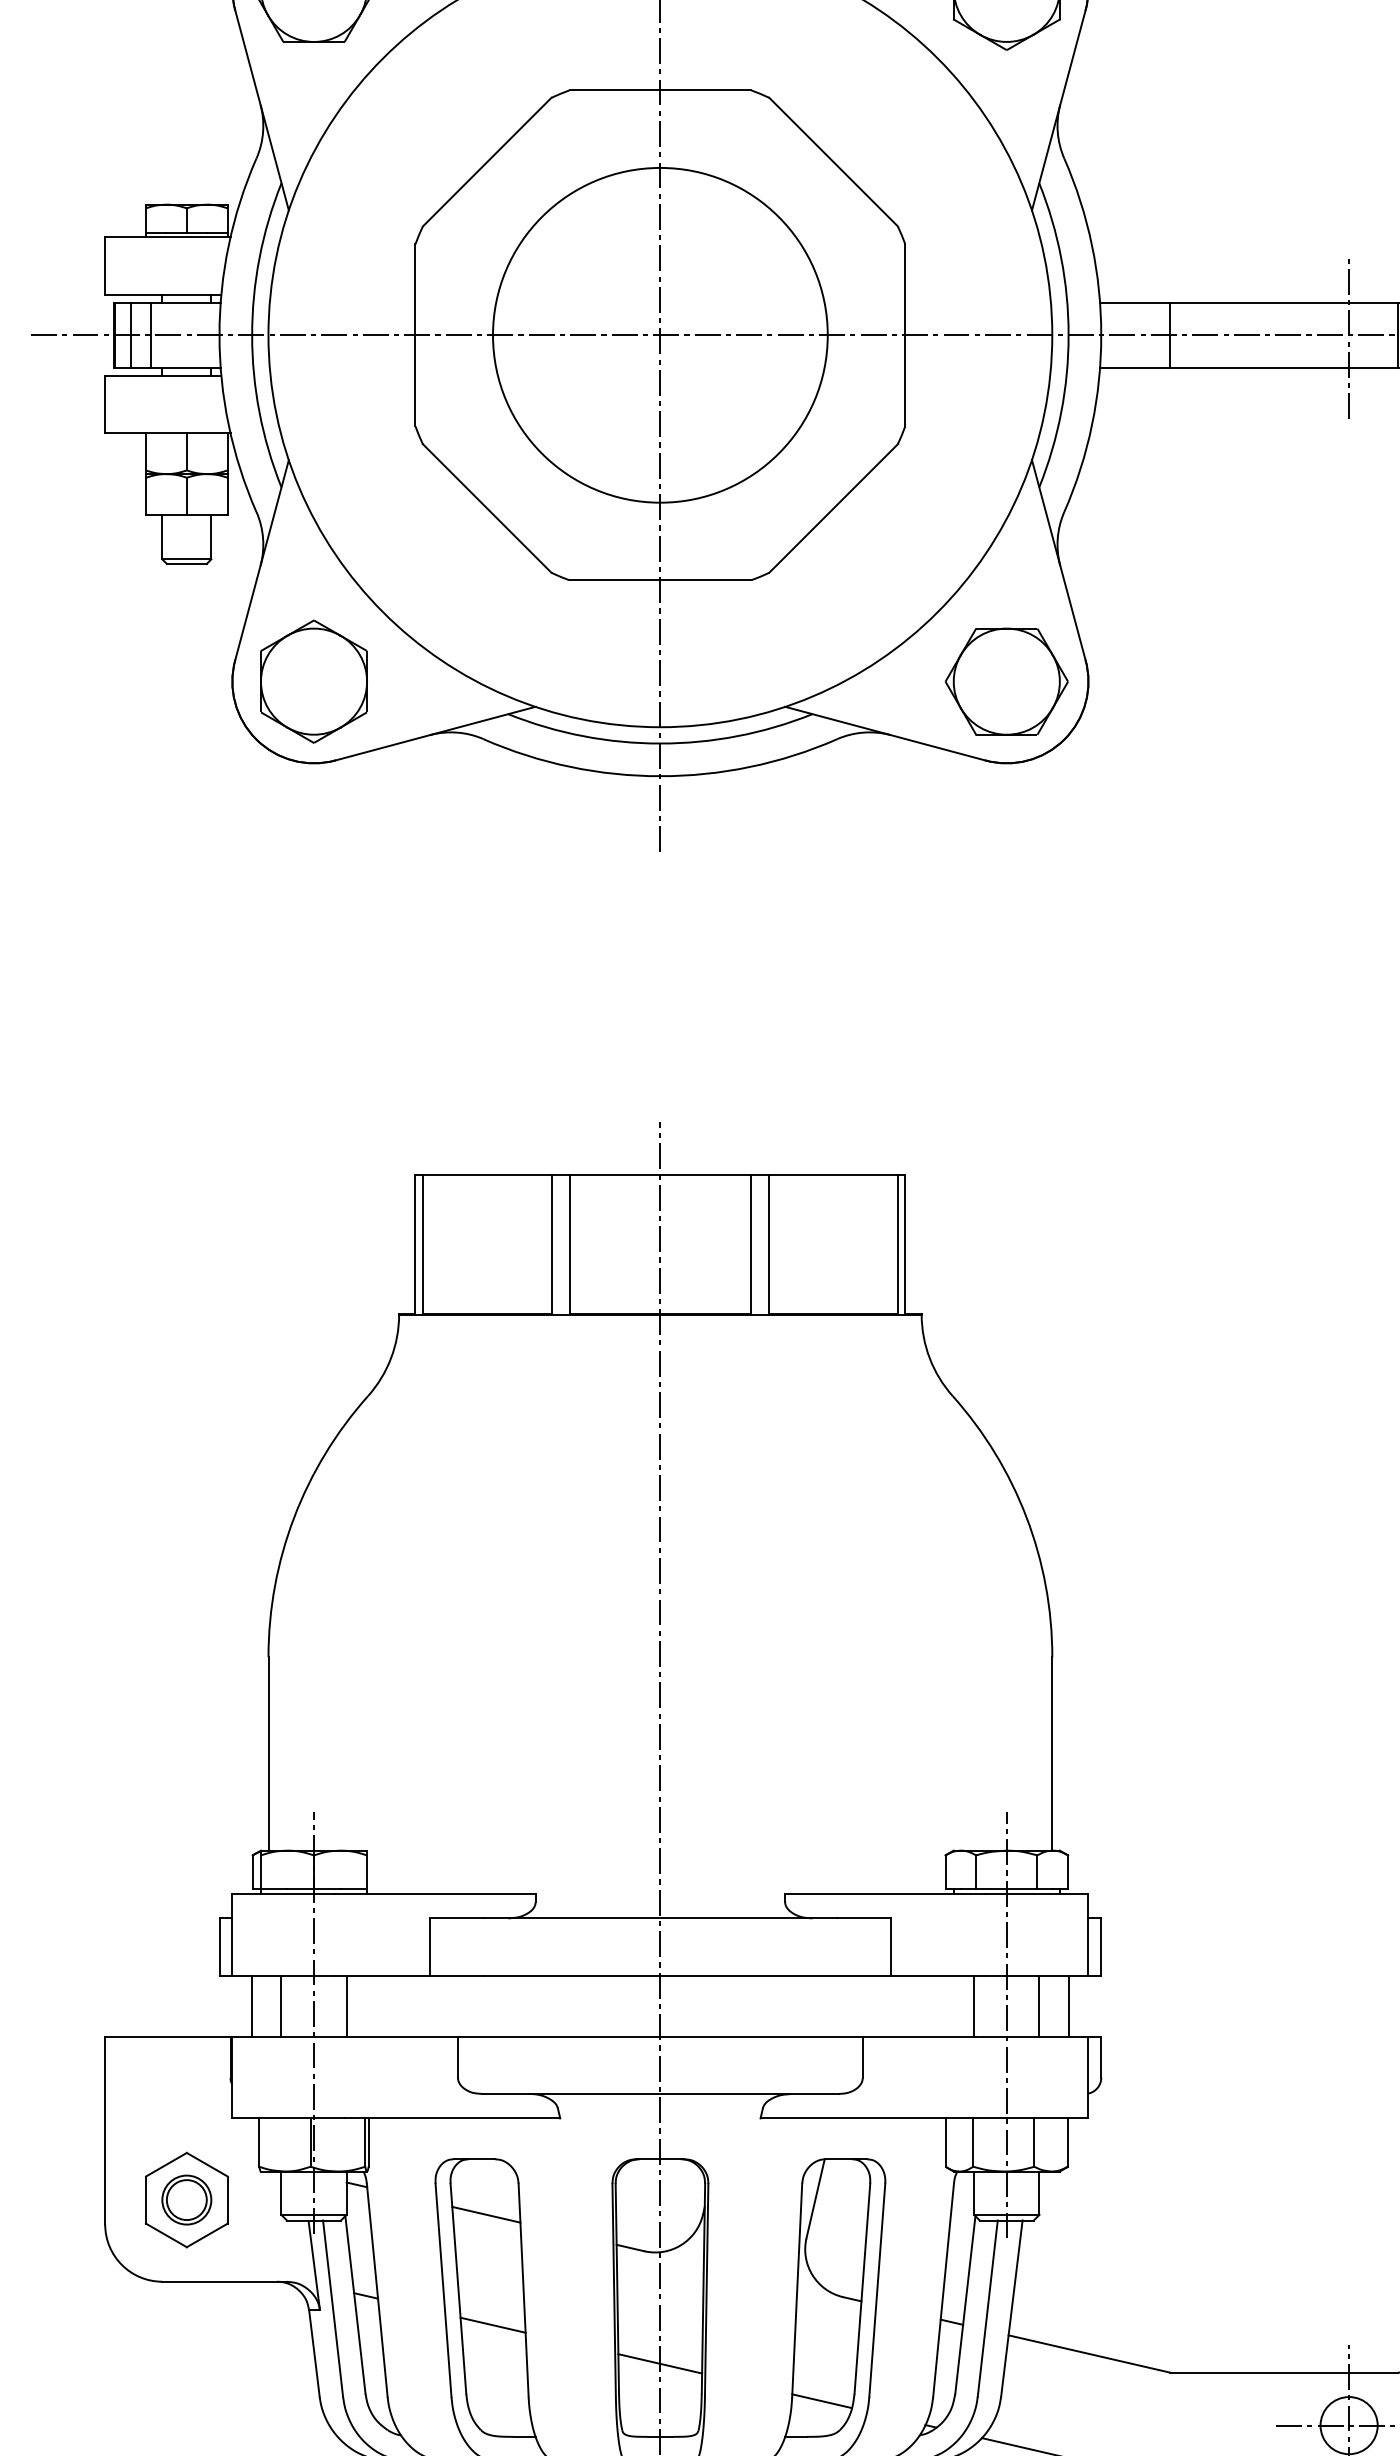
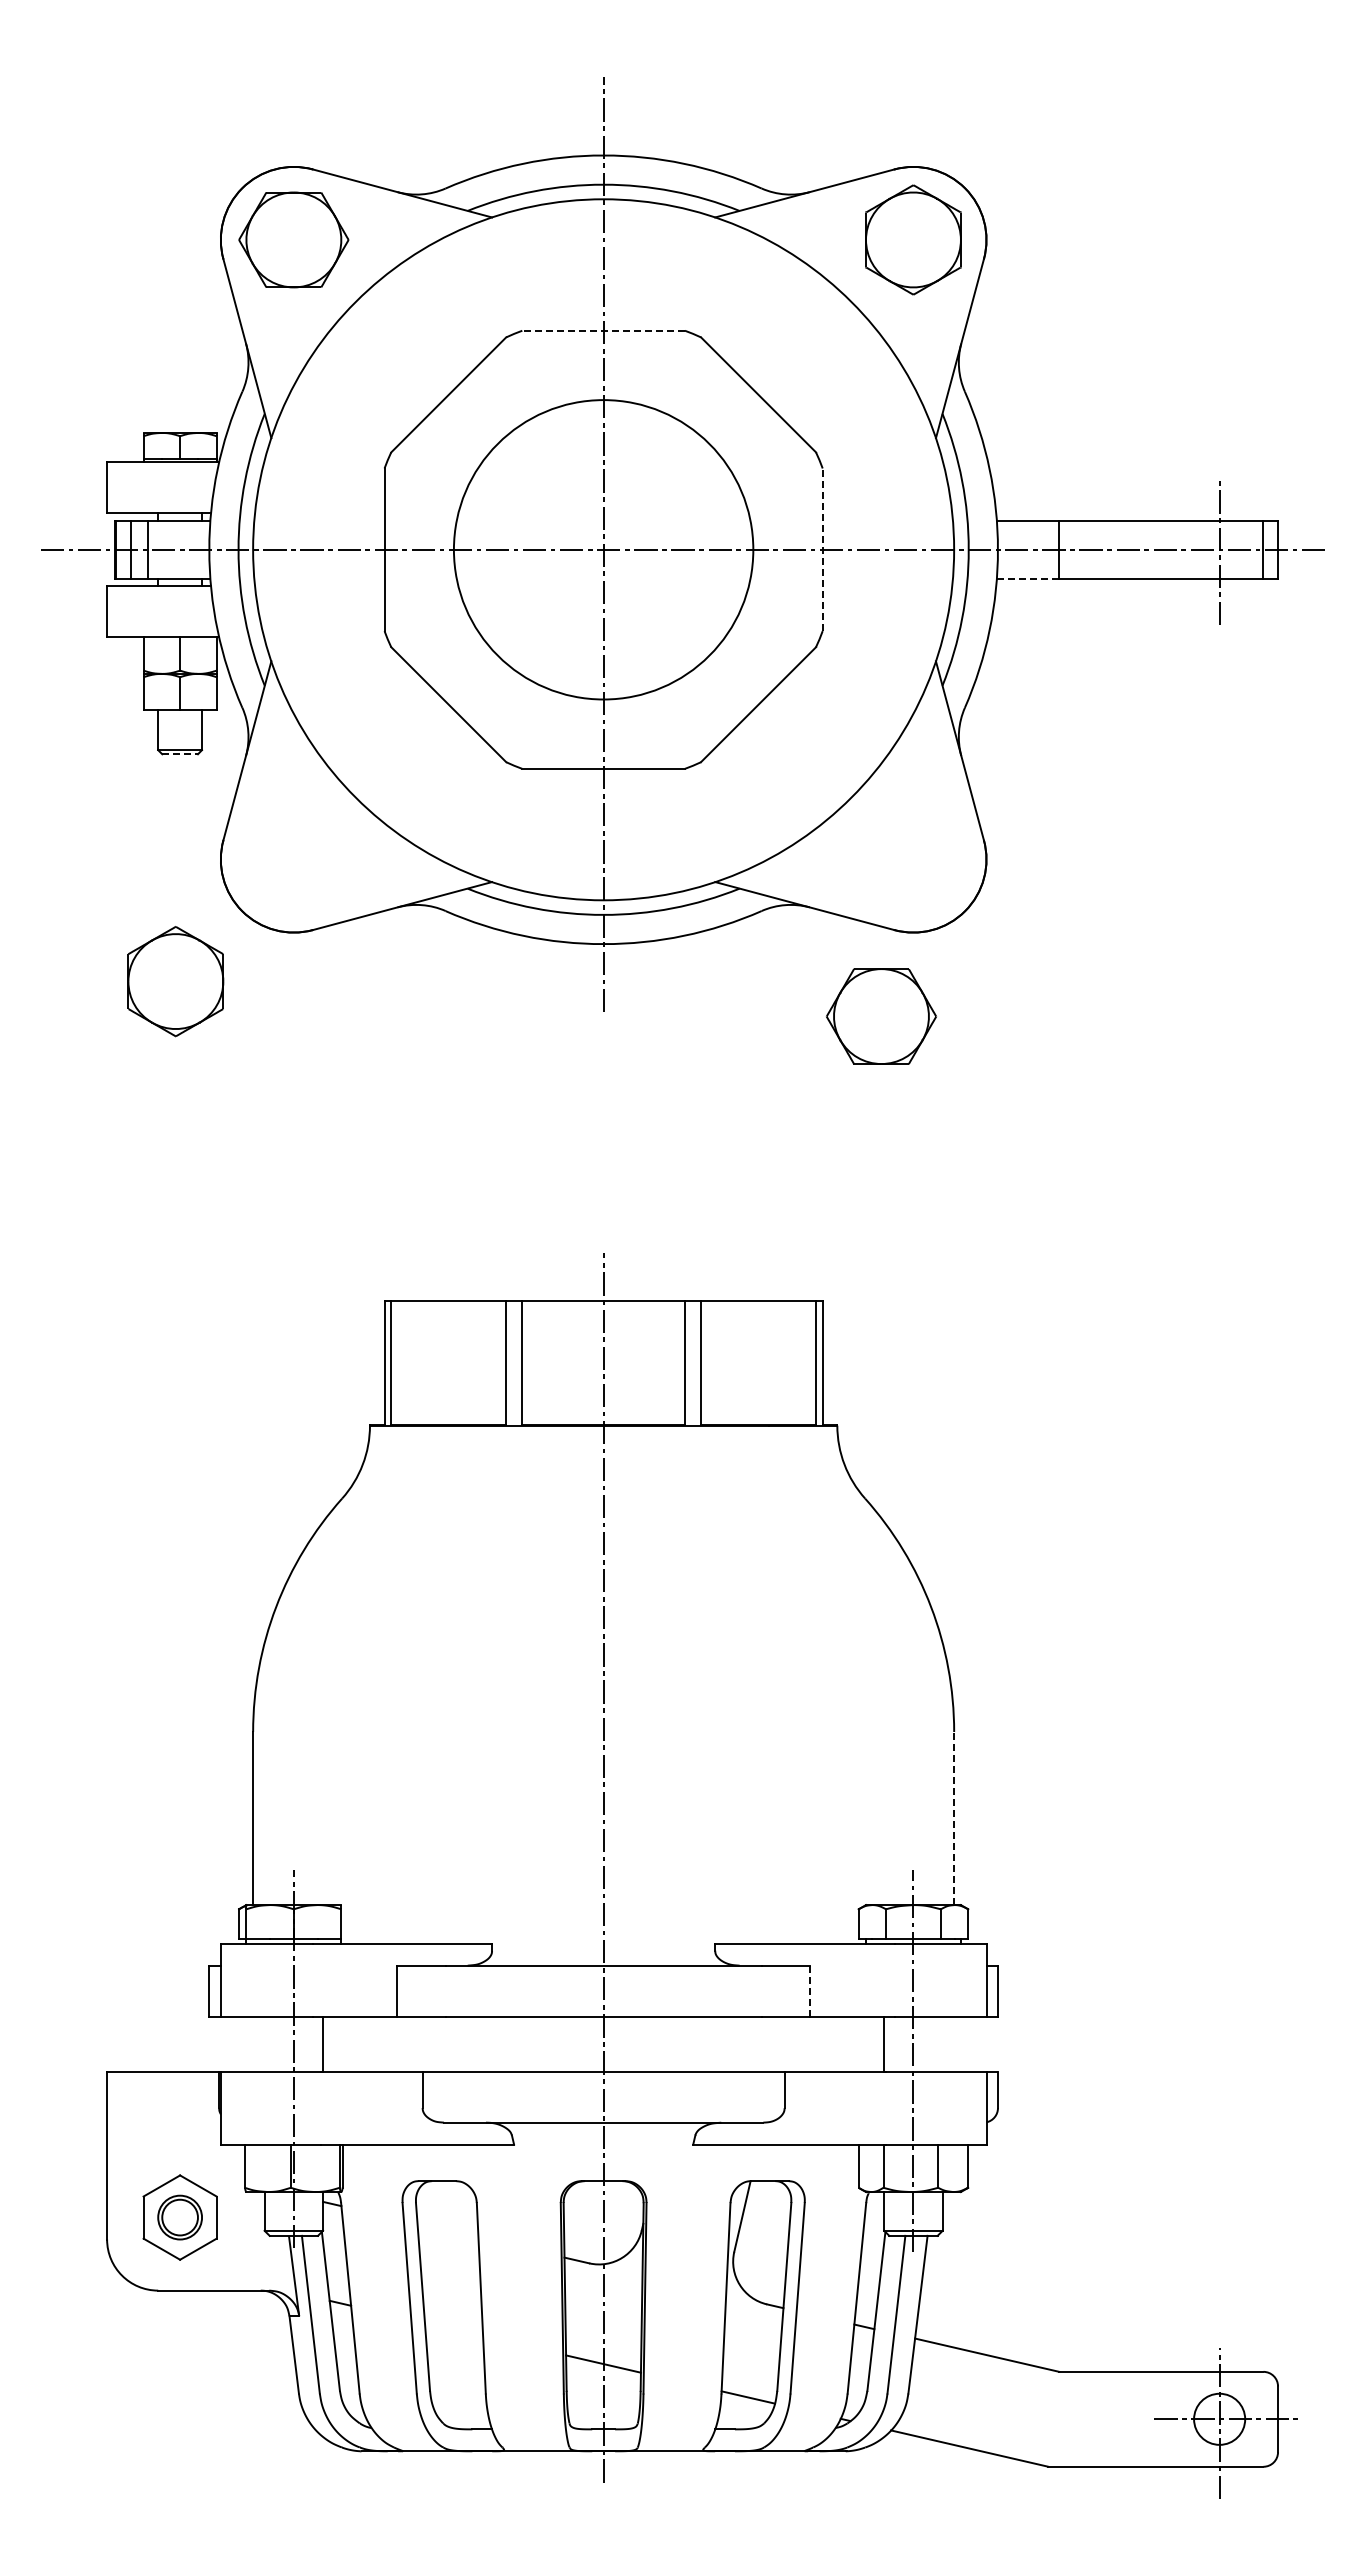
line: (660, 90) -> (603, 330), solid -> dashed
line: (905, 334) -> (822, 549), solid -> dashed
line: (1135, 368) -> (1028, 579), solid -> dashed
line: (187, 564) -> (180, 754), solid -> dashed
part: (313, 681) -> (175, 981), moved
part: (1006, 681) -> (881, 1016), moved
line: (1052, 1753) -> (954, 1818), solid -> dashed
line: (890, 1947) -> (809, 1991), solid -> dashed
line: (252, 2005) -> (238, 2043), removed
line: (281, 2005) -> (264, 2043), removed
line: (1039, 2005) -> (942, 2043), removed
line: (1068, 2005) -> (968, 2043), removed
line: (485, 2214) -> (447, 2230), removed
line: (492, 2325) -> (453, 2329), removed

